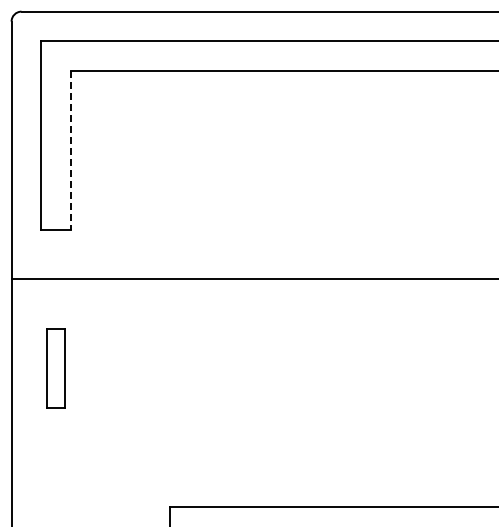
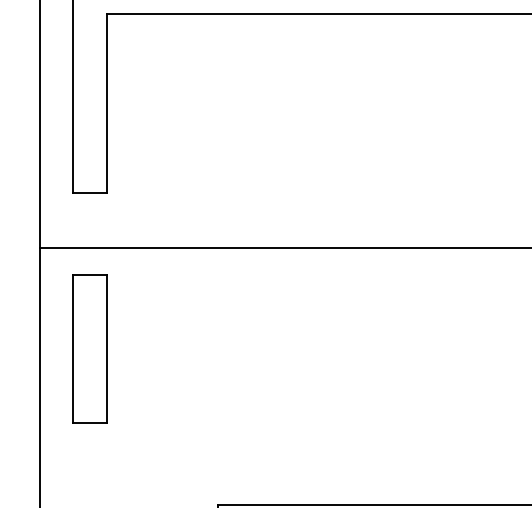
line: (71, 150) -> (107, 103), dashed -> solid
part: (55, 368) -> (89, 349), size x1.67

